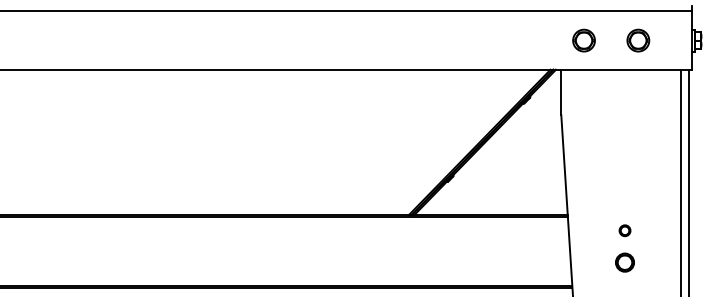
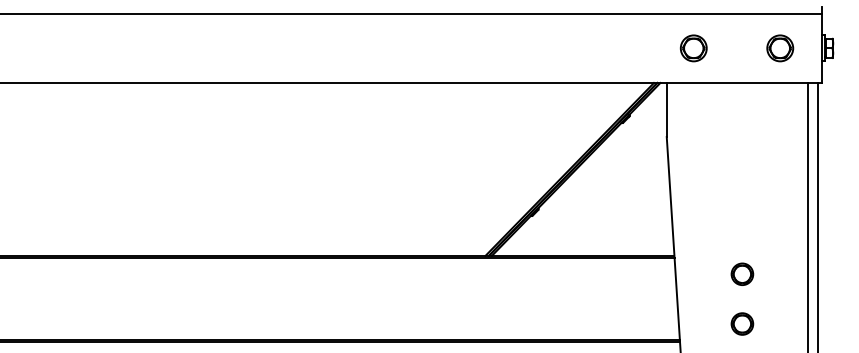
part: (638, 40) -> (780, 48), moved
part: (625, 230) -> (742, 273), size x1.67
part: (625, 262) -> (742, 323), moved

